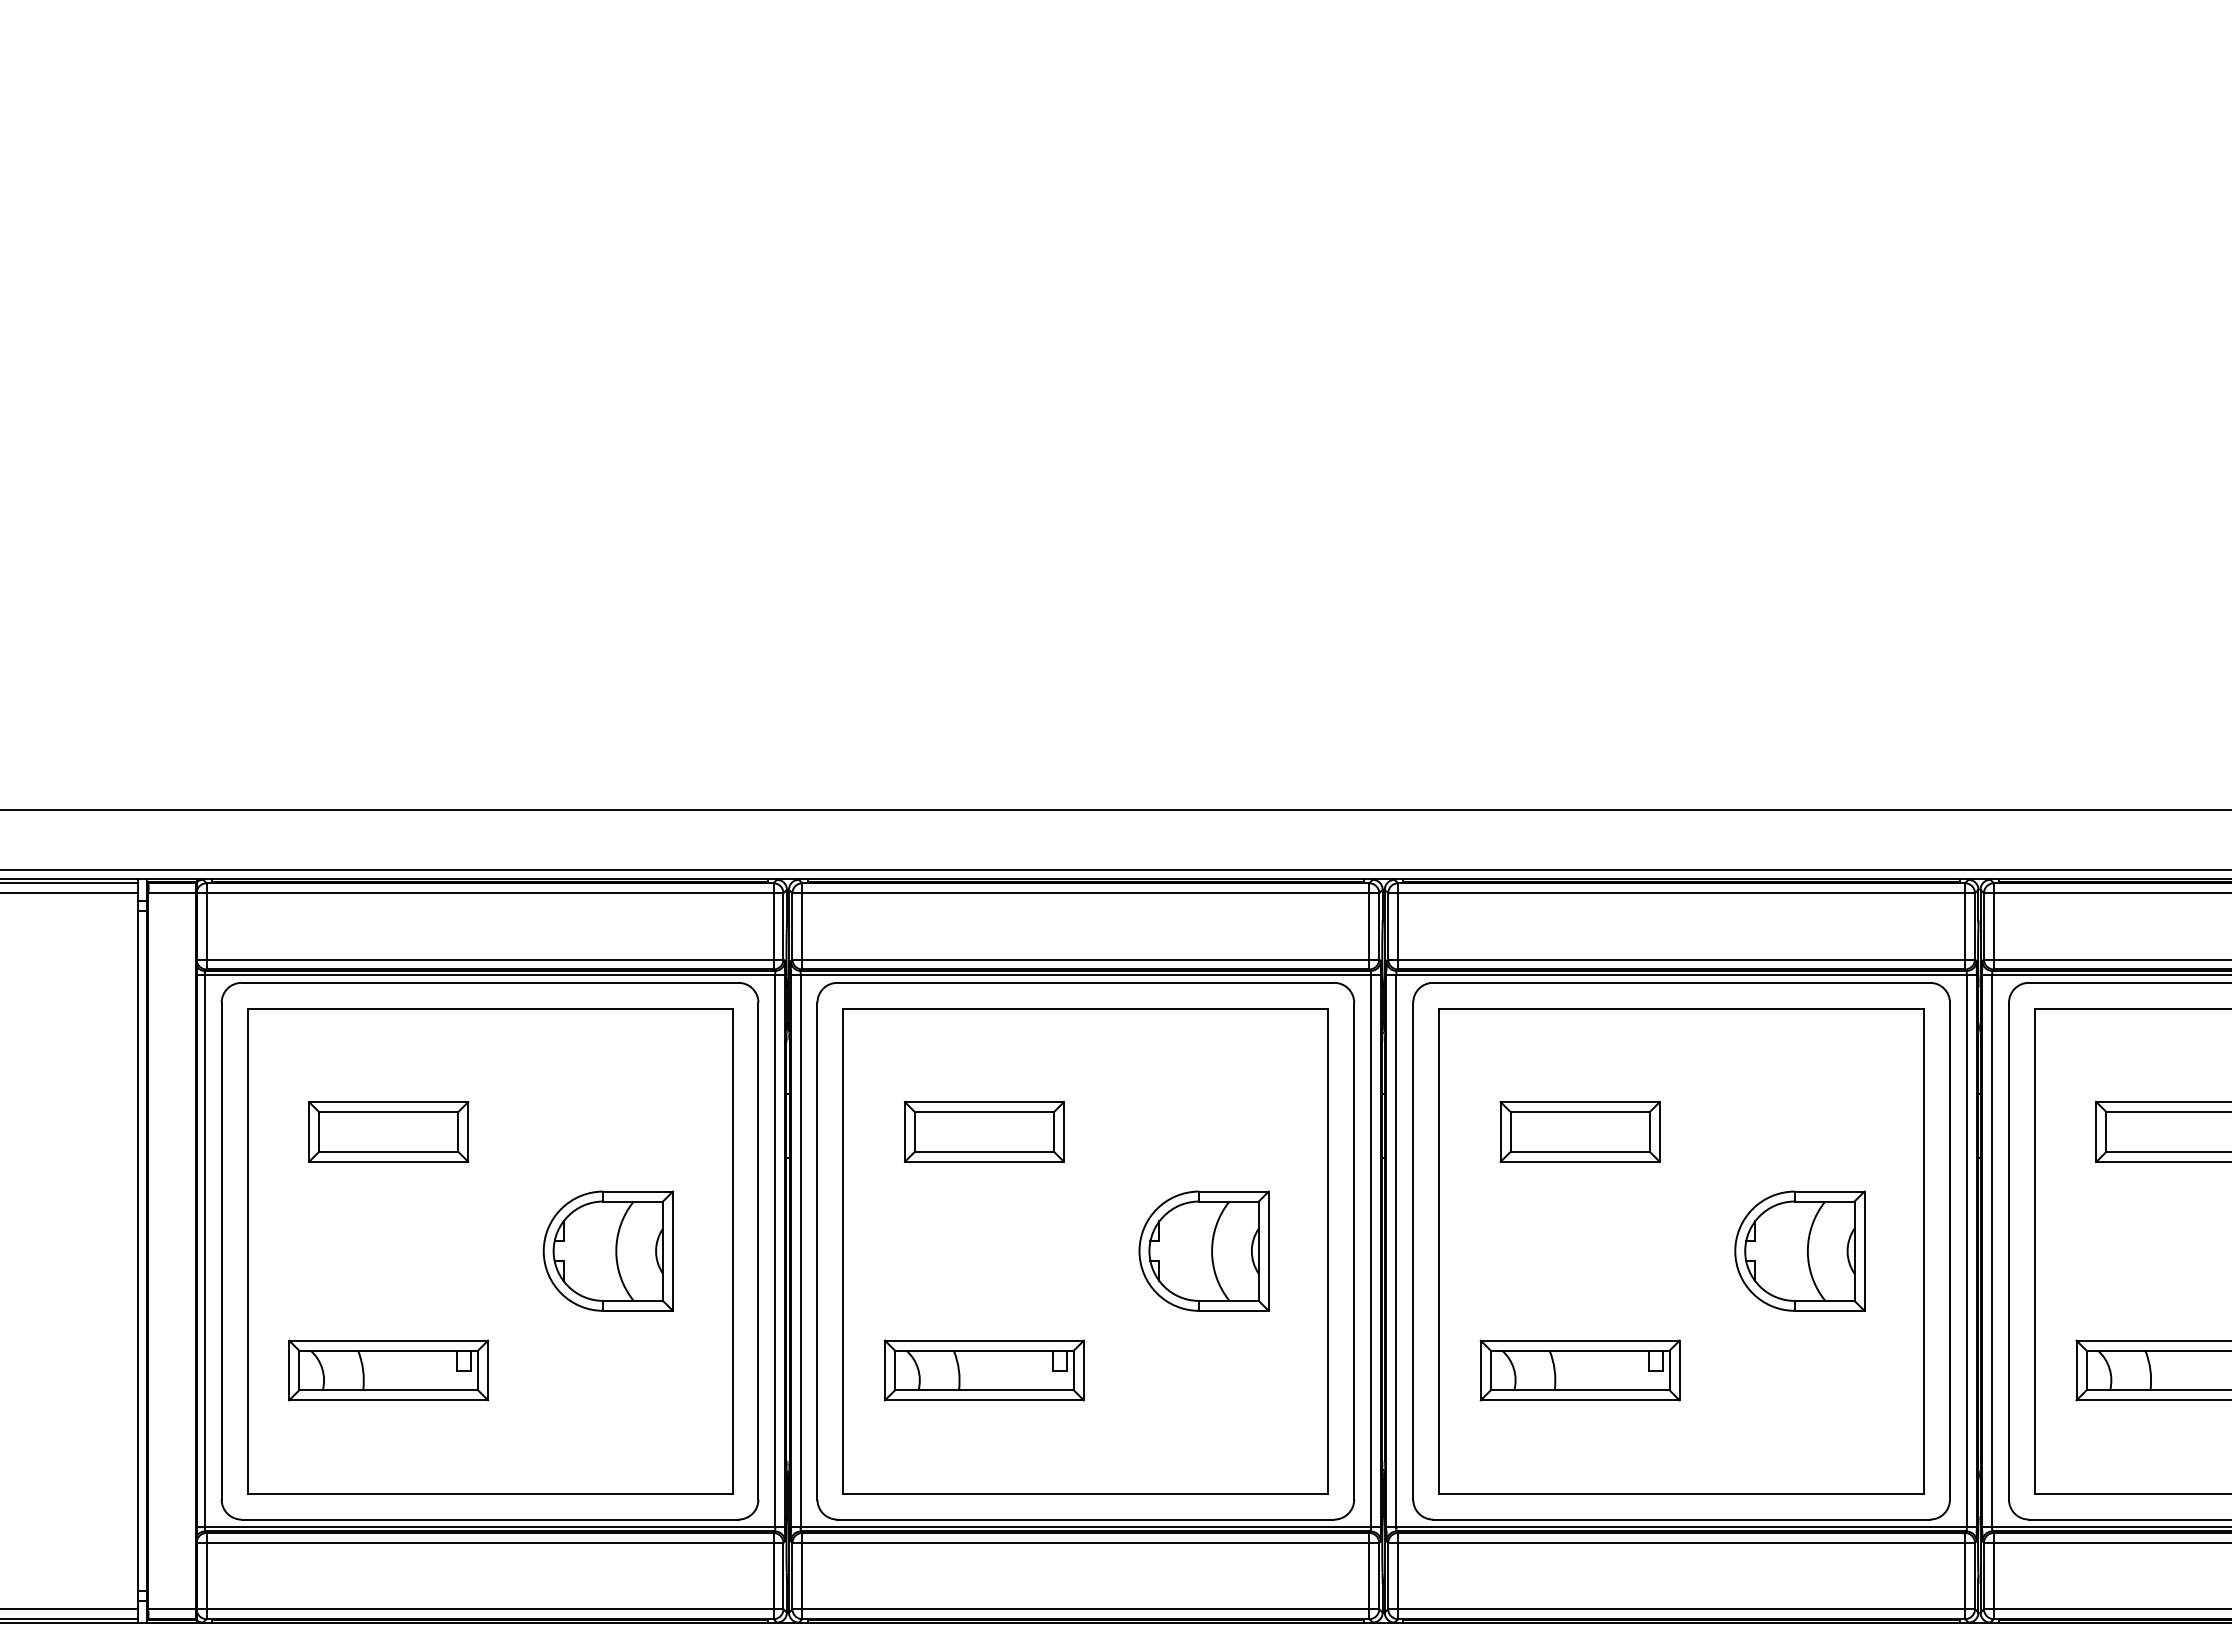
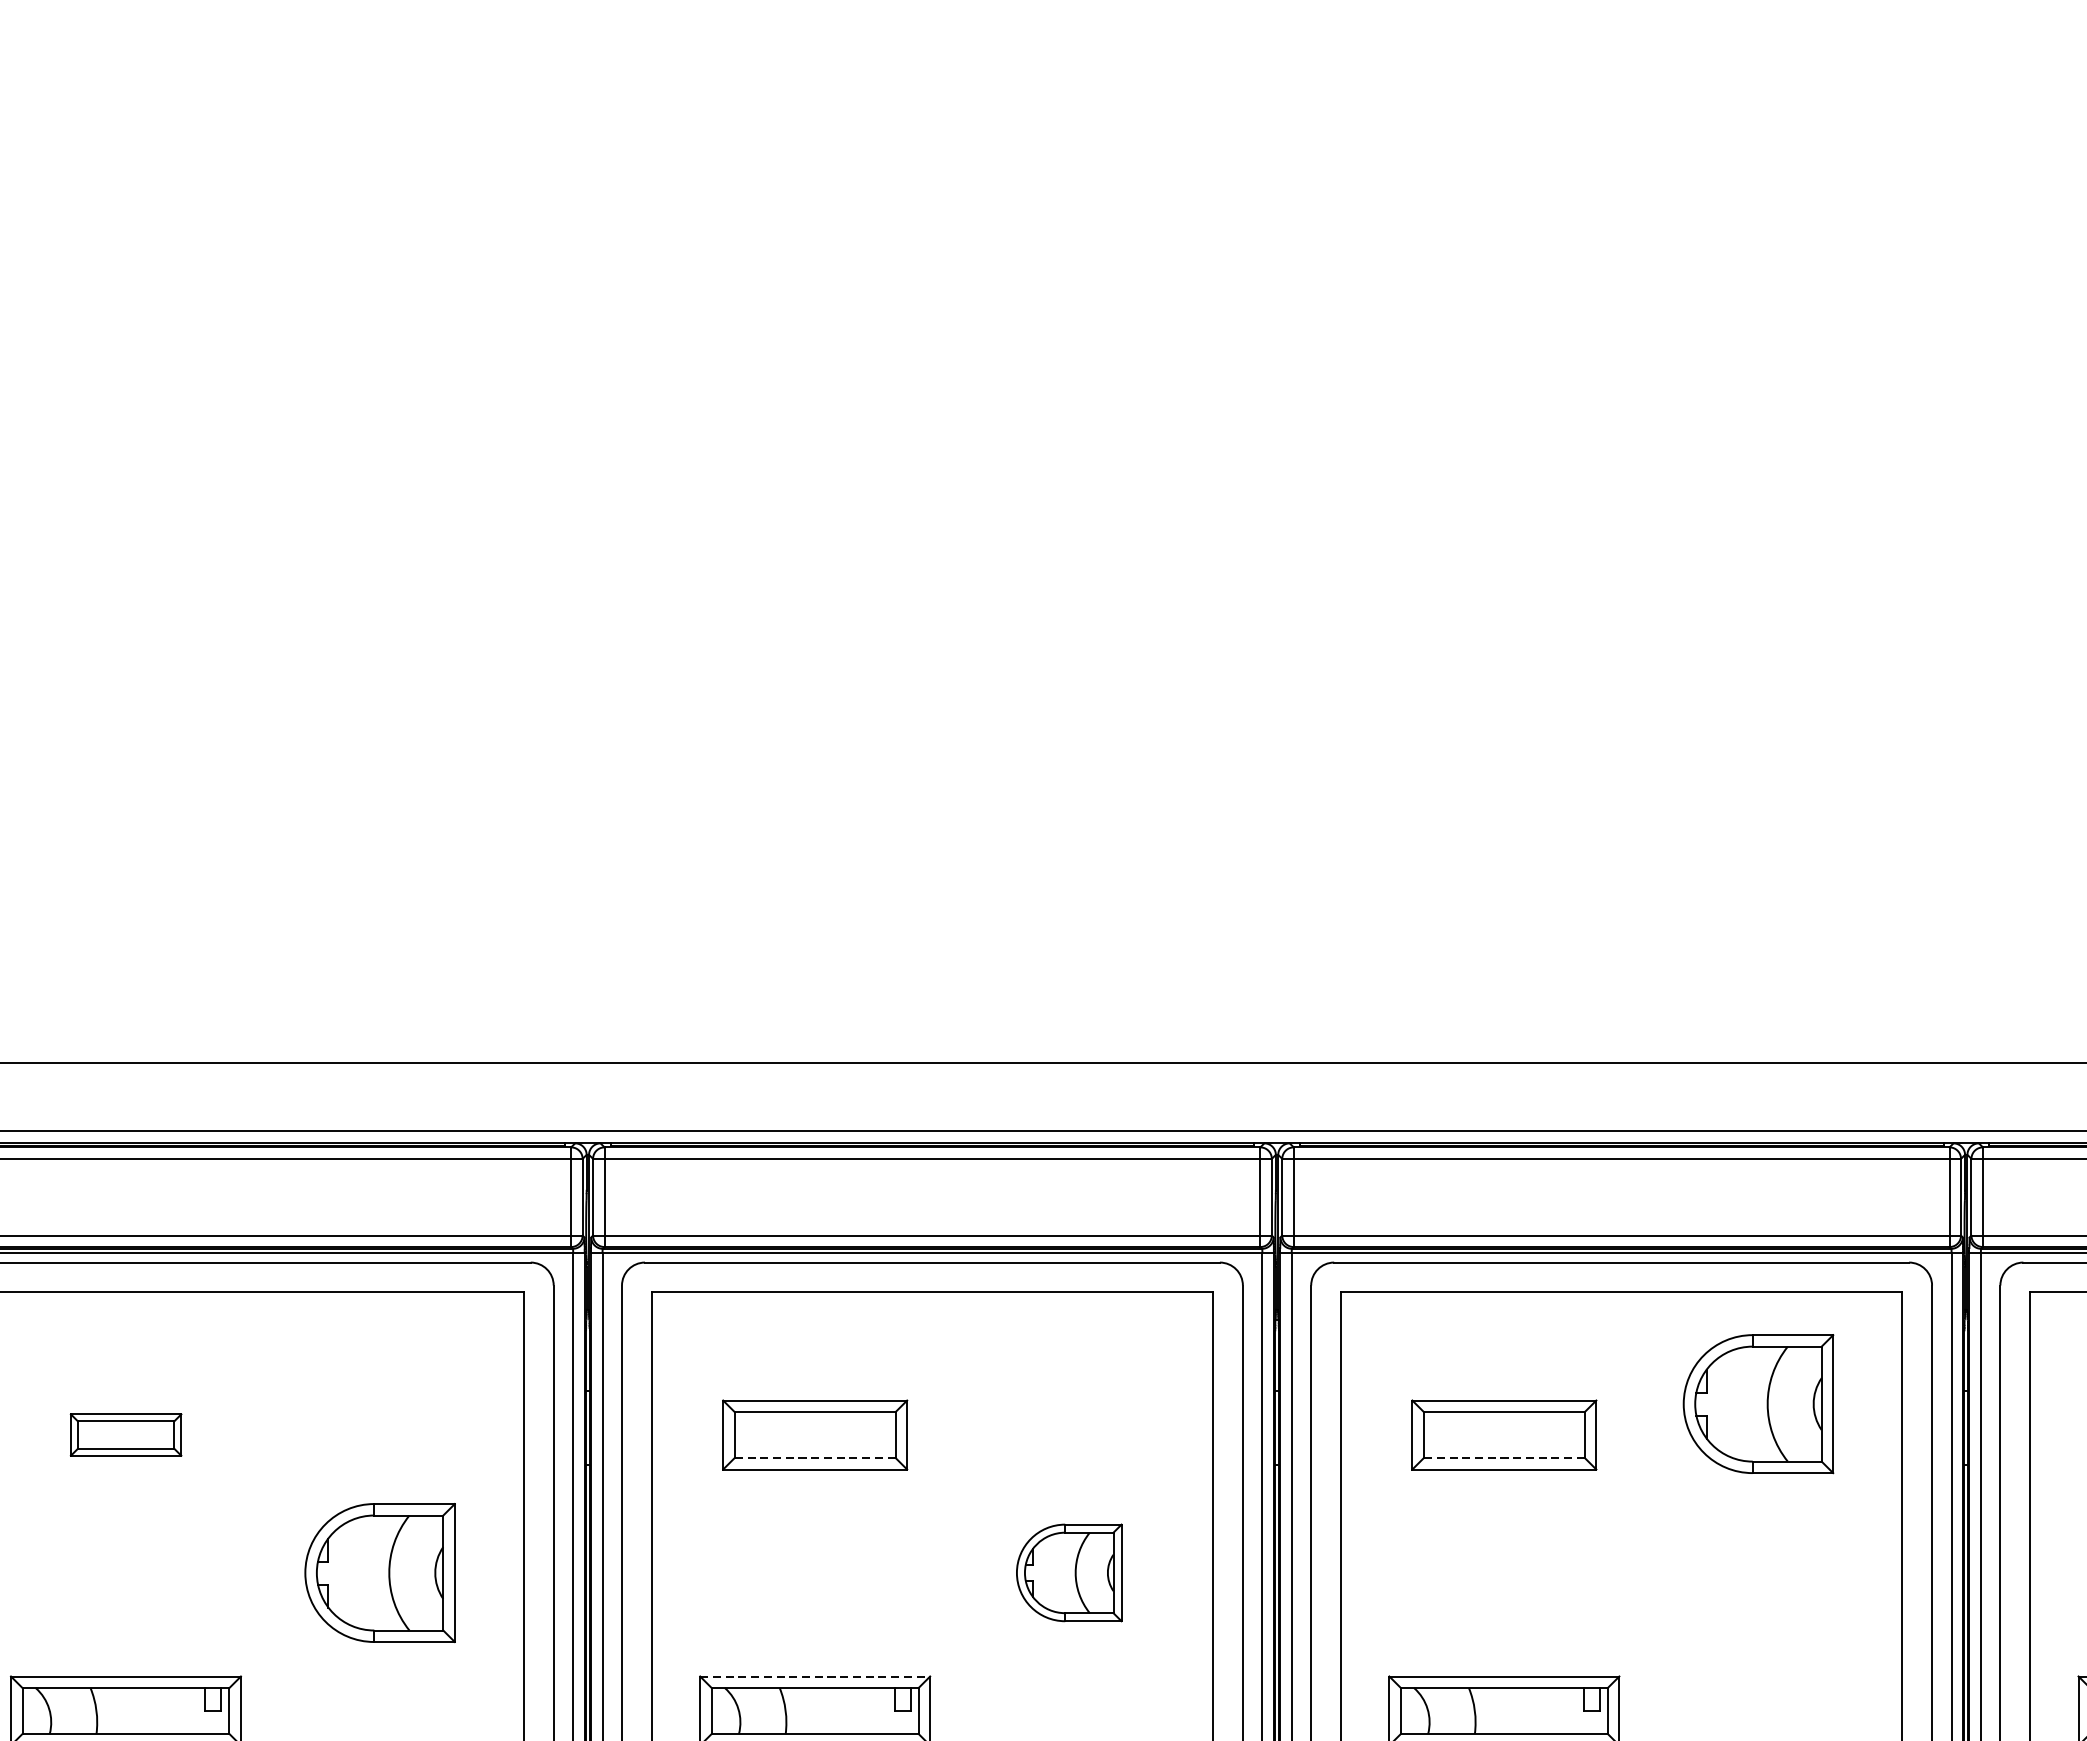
part: (388, 1131) -> (125, 1434), size x0.6
line: (984, 1151) -> (815, 1457), solid -> dashed
line: (1580, 1151) -> (1504, 1457), solid -> dashed
part: (1203, 1250) -> (1068, 1572), size x0.7
part: (1799, 1250) -> (1758, 1403), moved
line: (984, 1340) -> (815, 1676), solid -> dashed

